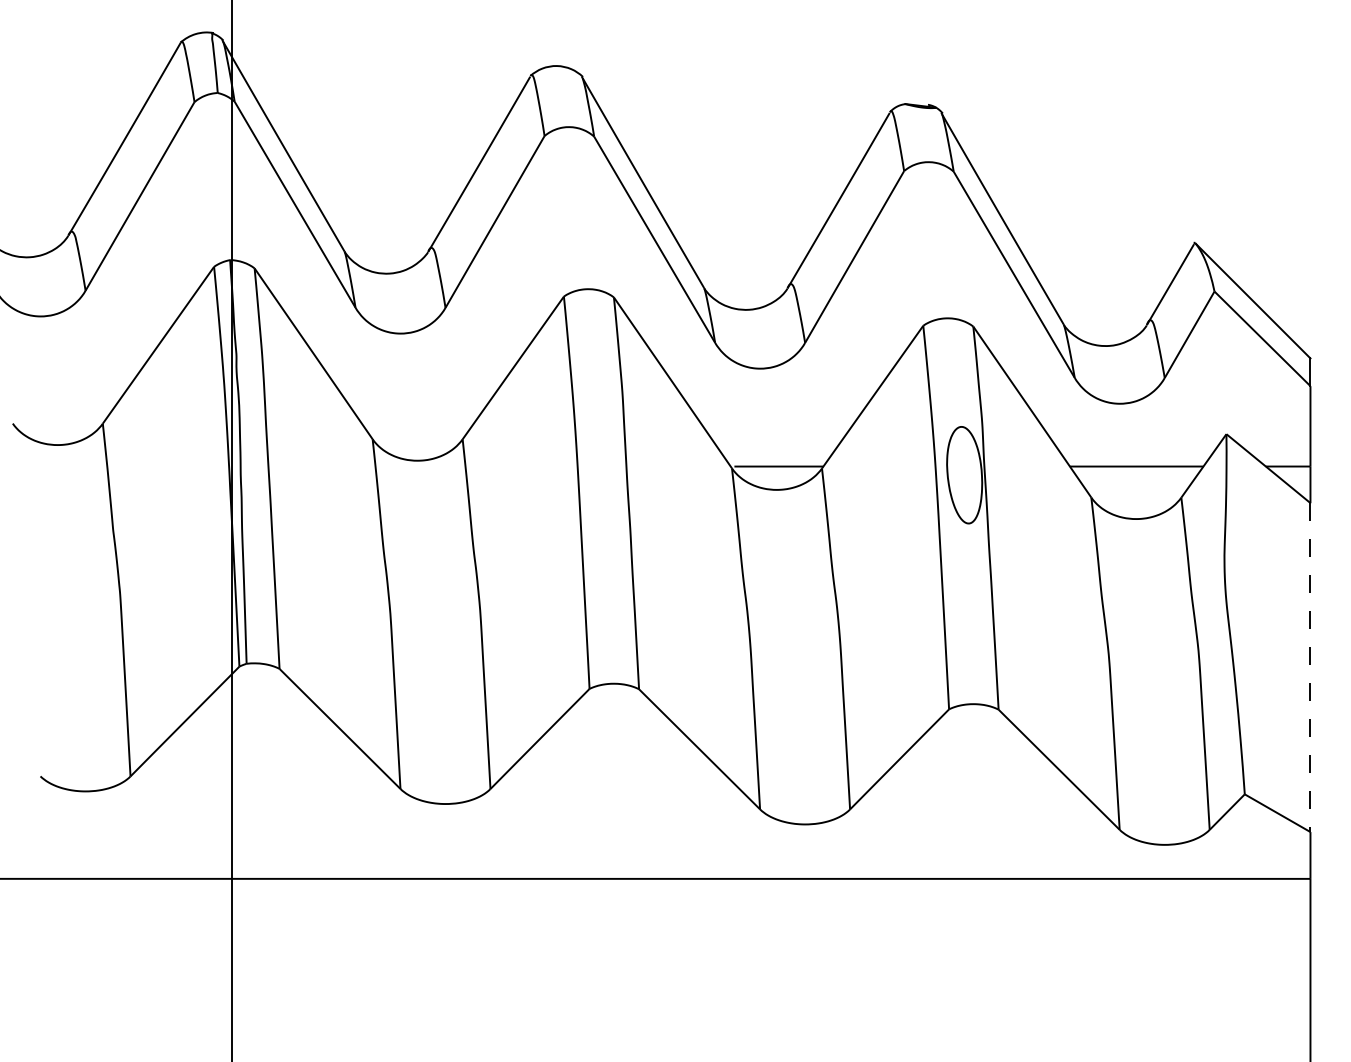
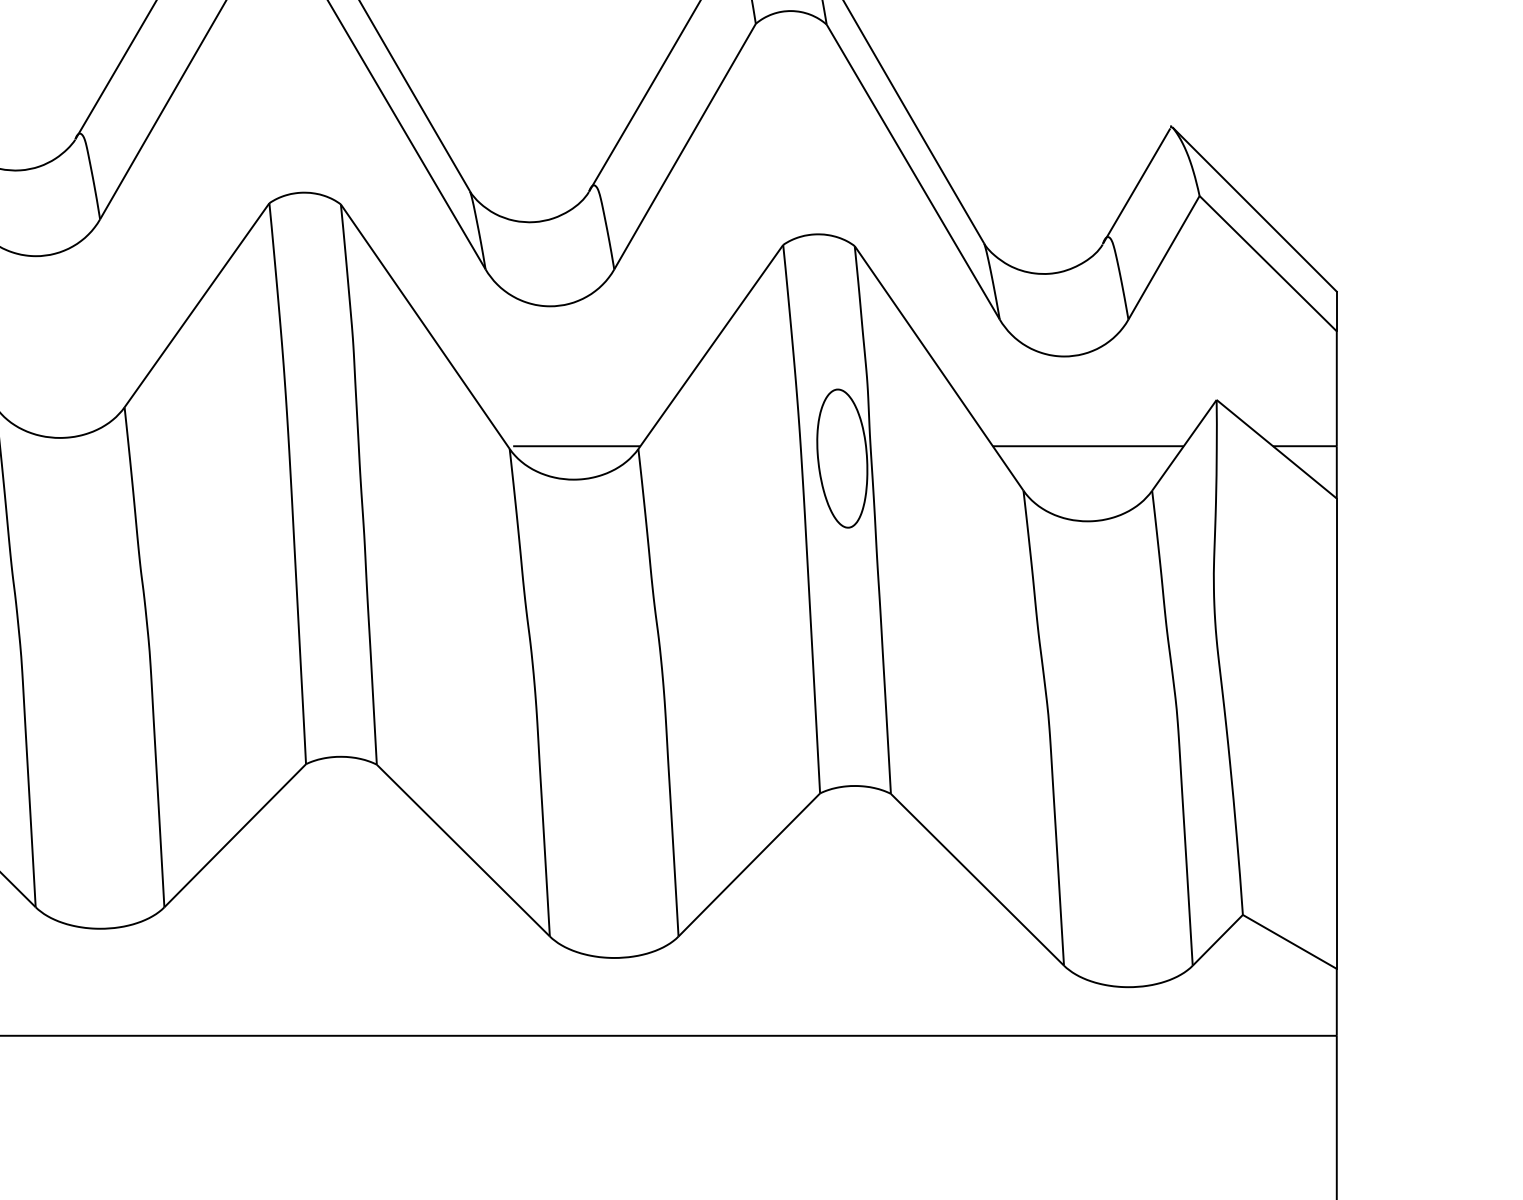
line: (1310, 668) -> (1336, 735), dashed -> solid

